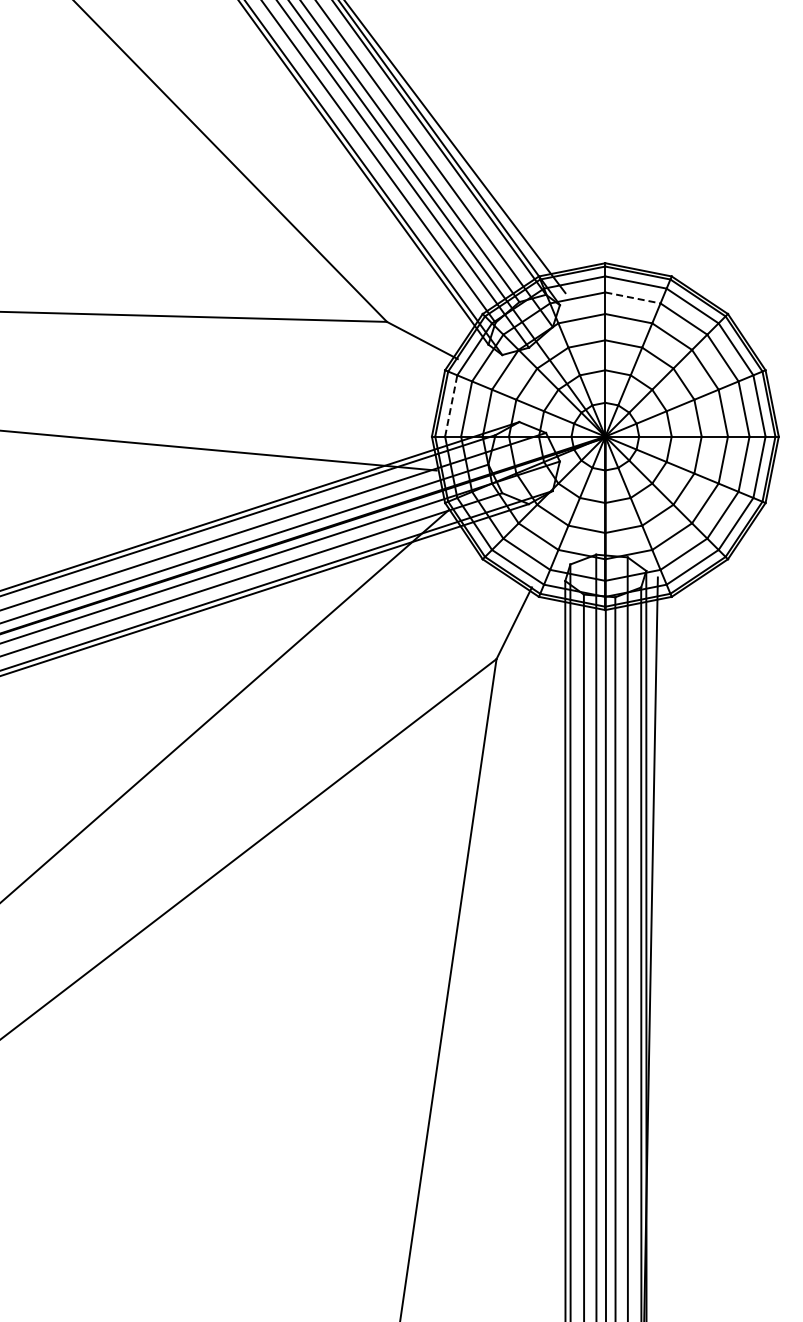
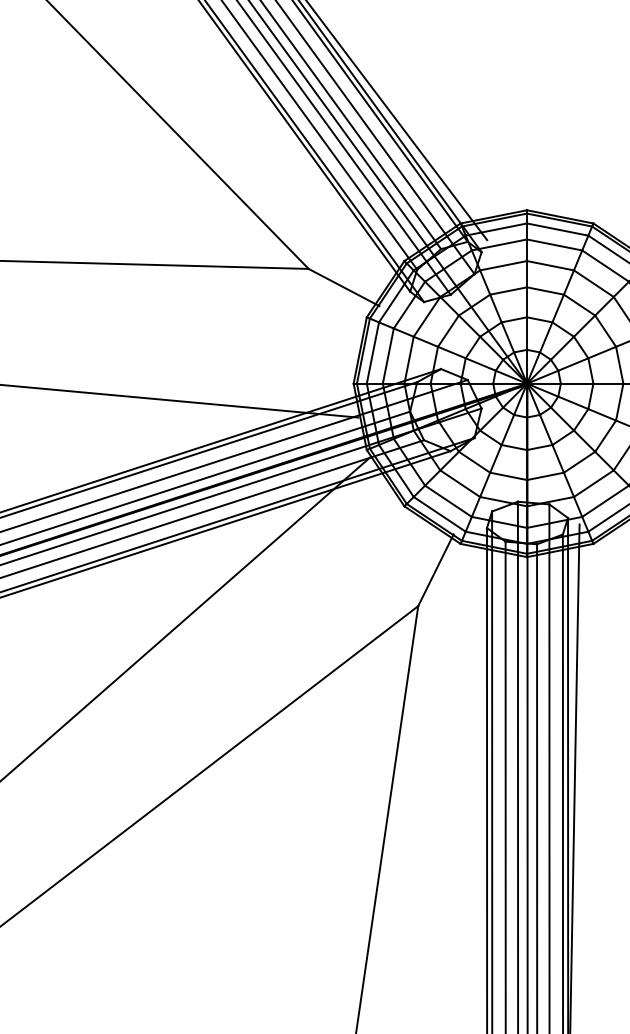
line: (633, 298) -> (555, 245), dashed -> solid
line: (451, 405) -> (373, 352), dashed -> solid

